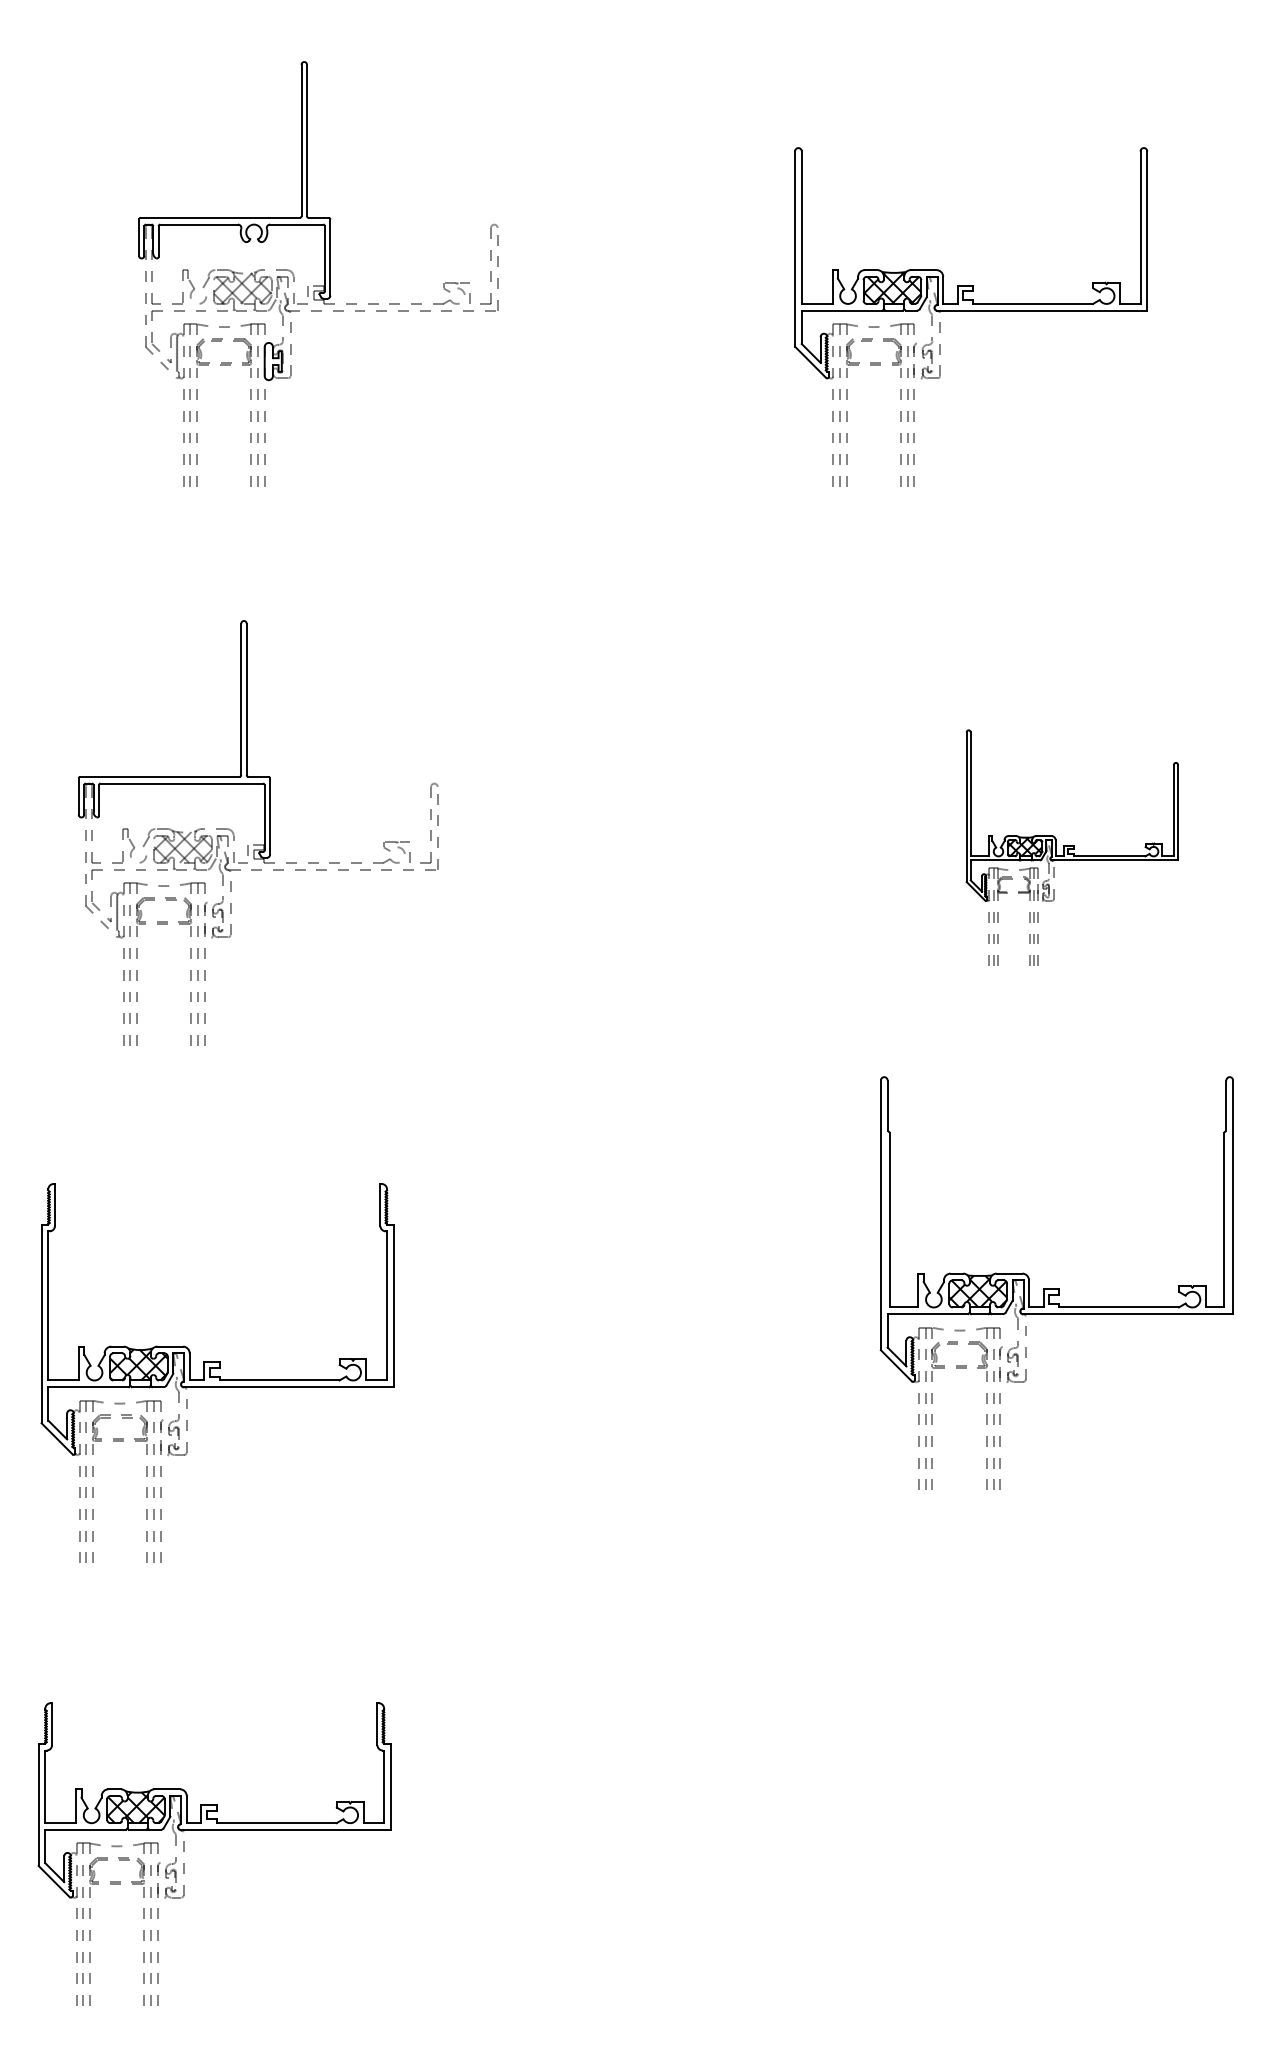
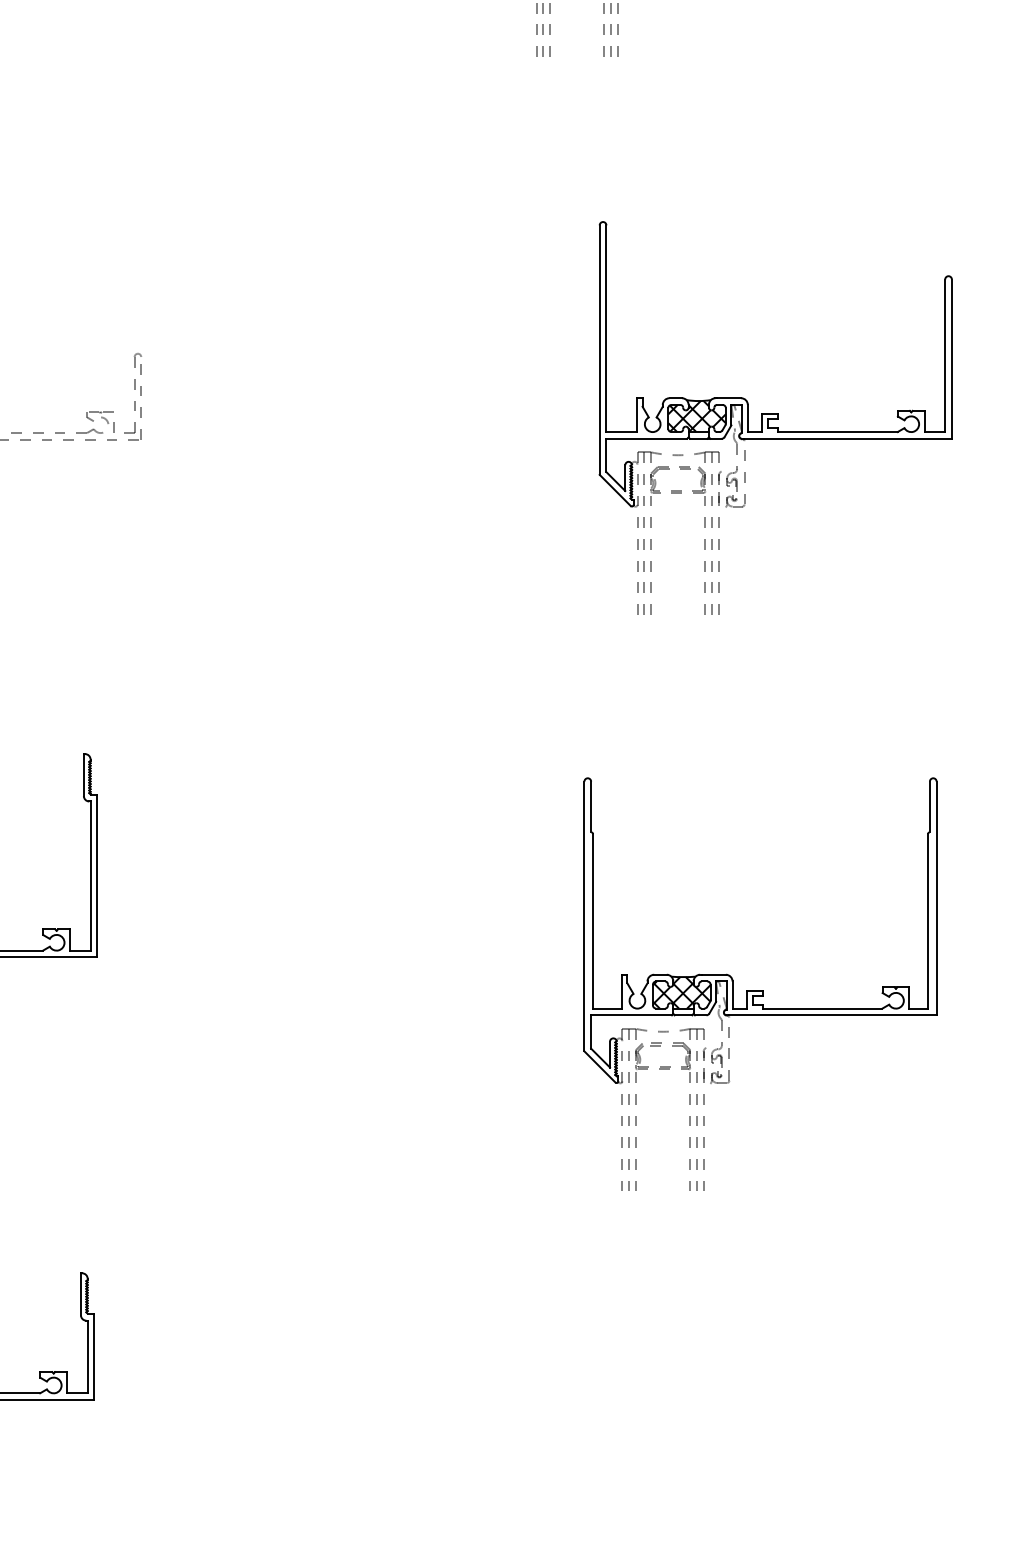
part: (1072, 847) -> (776, 417), size x1.67
part: (1056, 1282) -> (760, 983), moved

